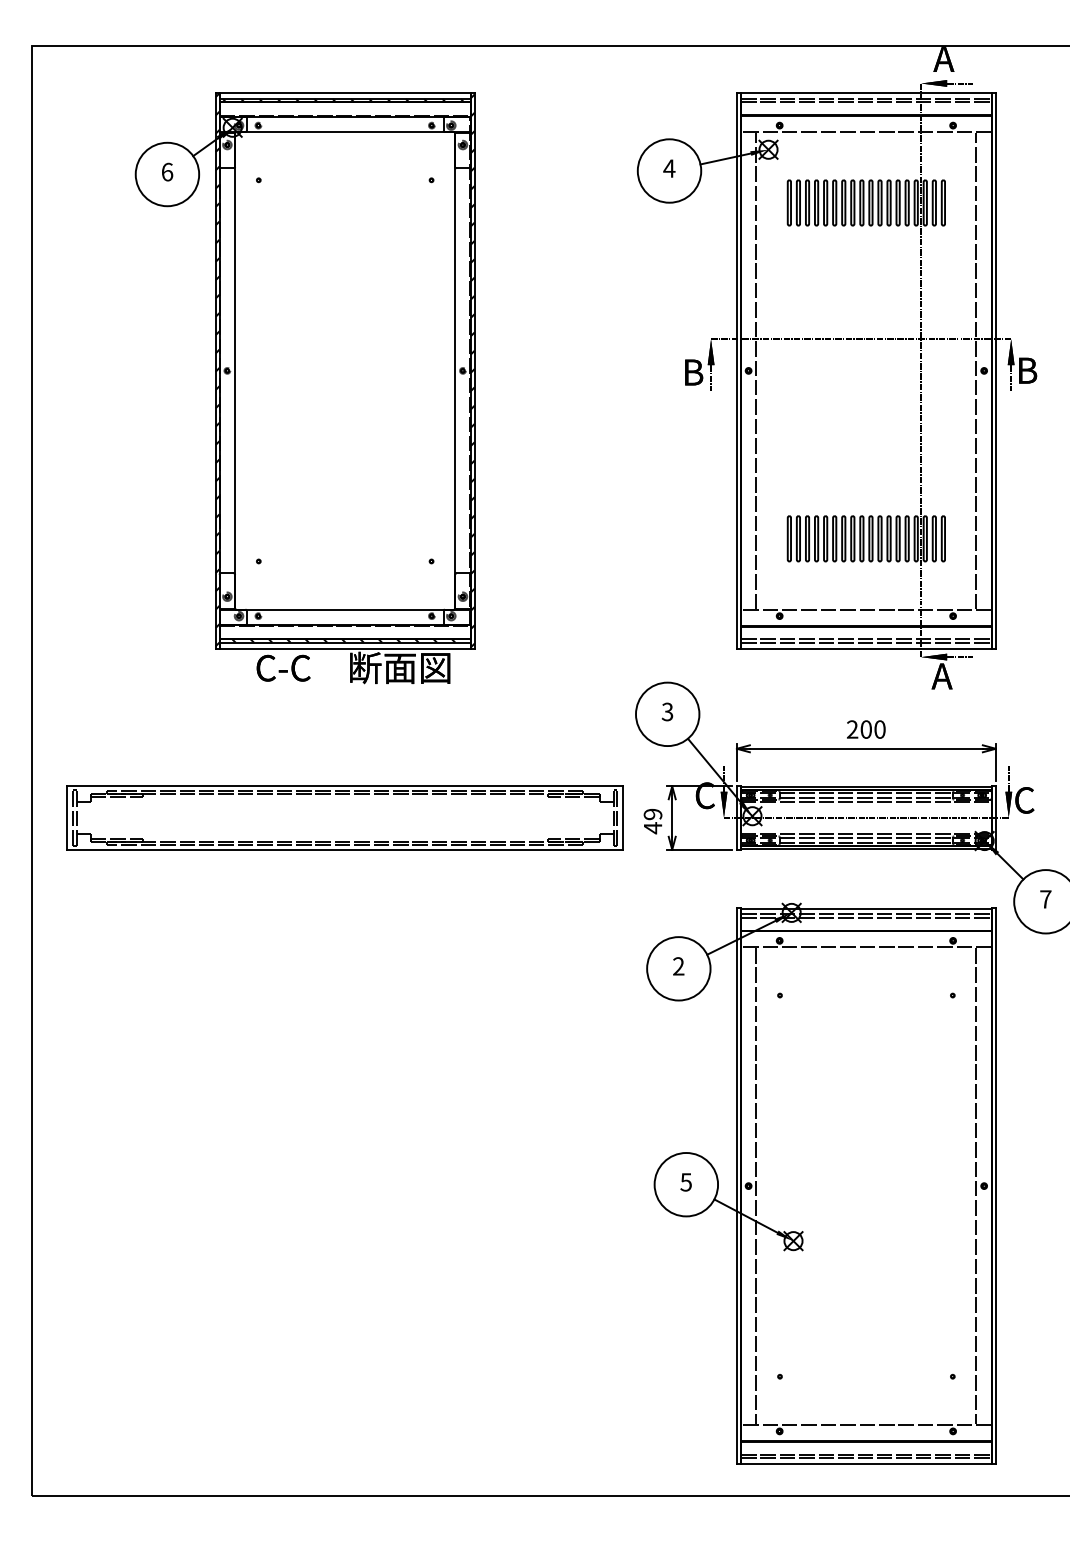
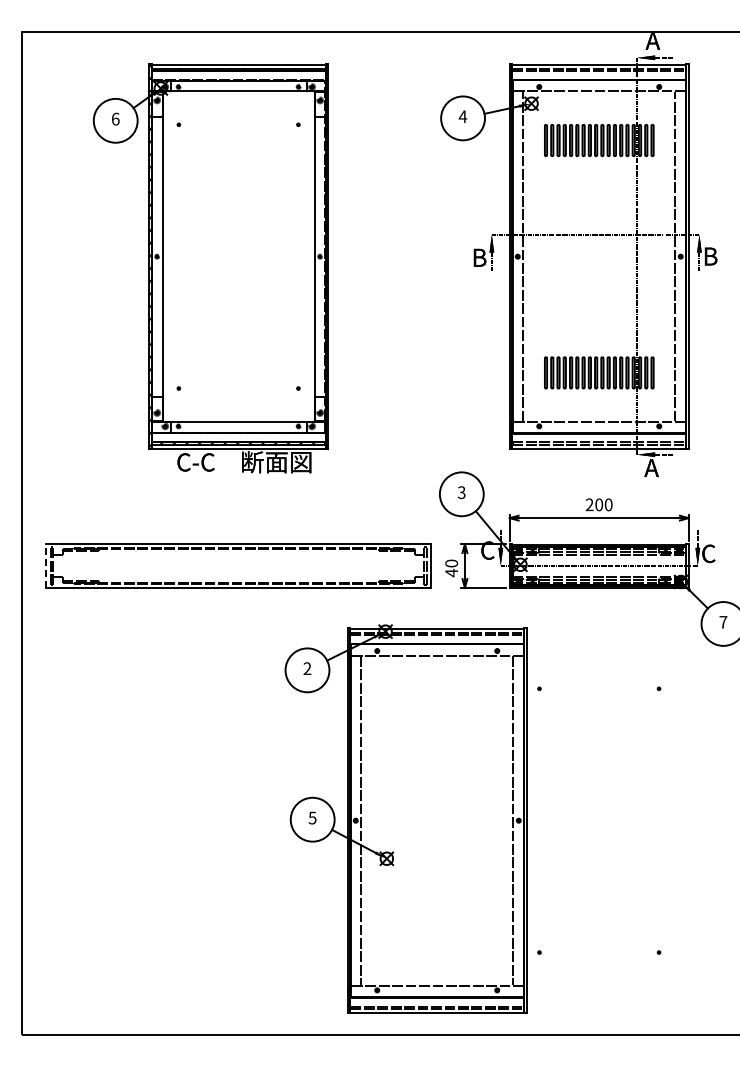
text: (652, 814) -> (451, 563), 49 -> 40
line: (67, 818) -> (46, 566), solid -> dashed
part: (820, 1182) -> (405, 818), moved

